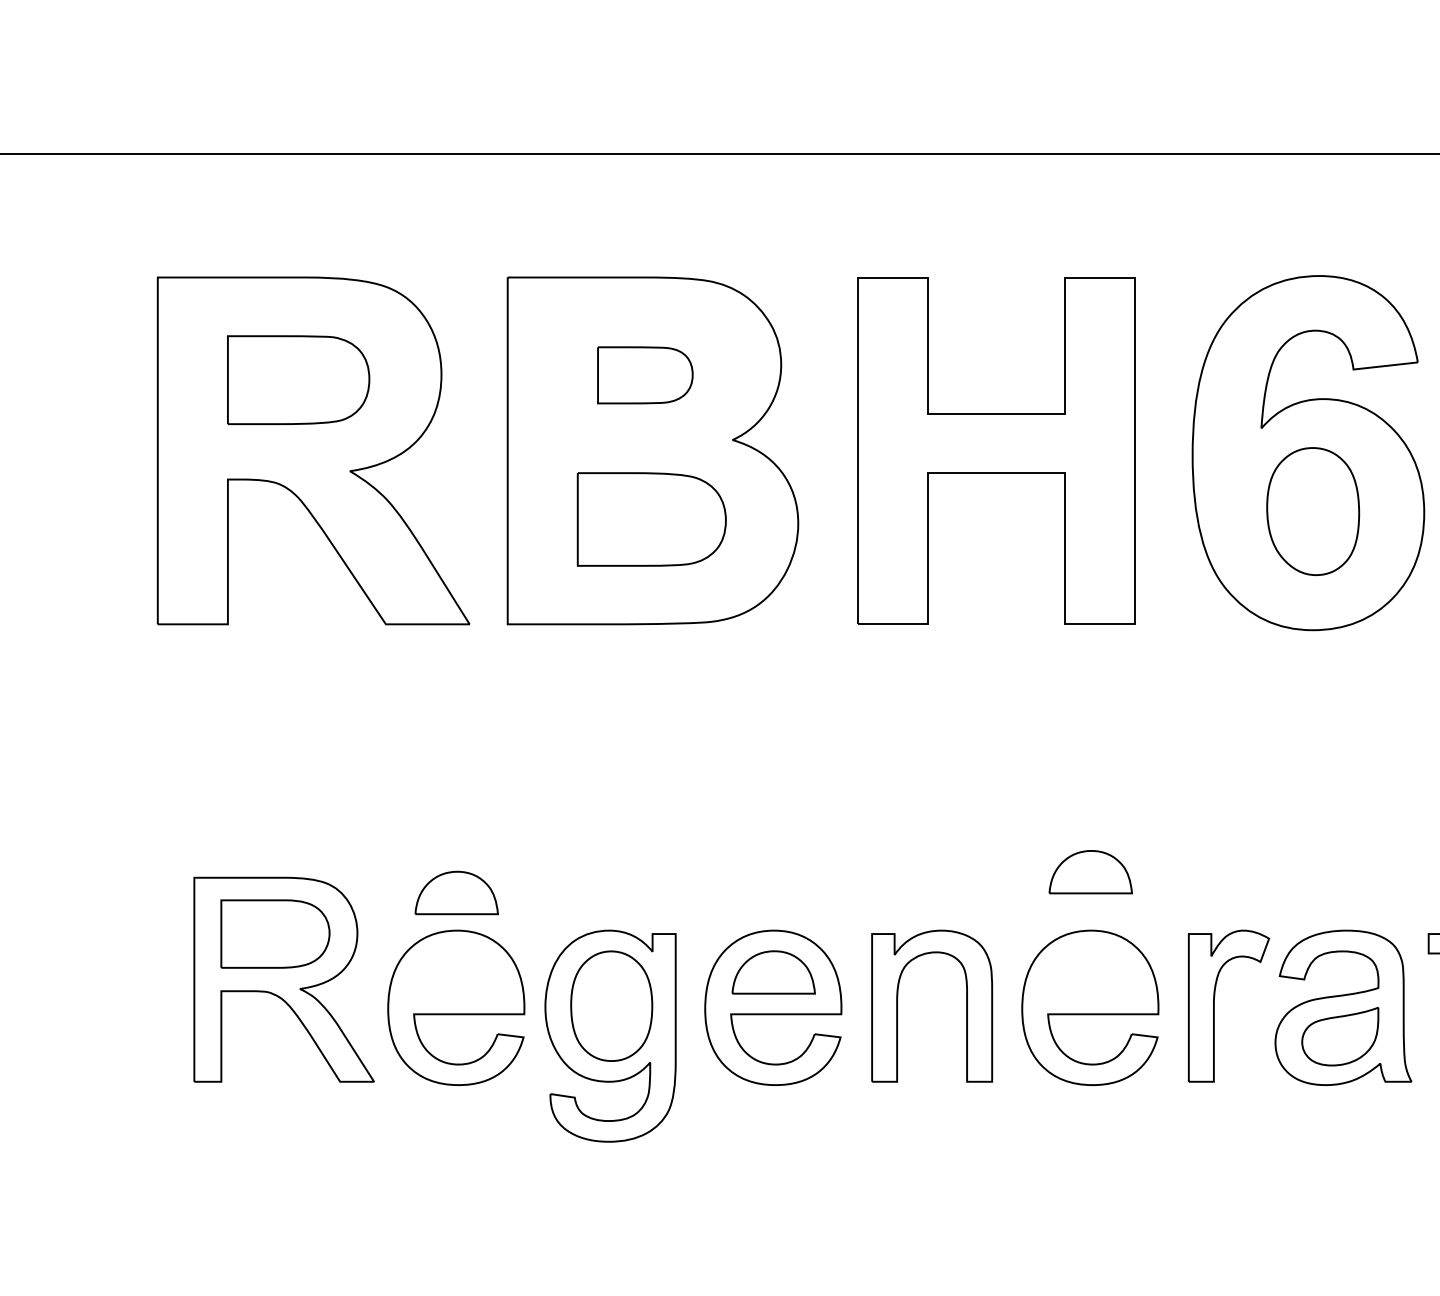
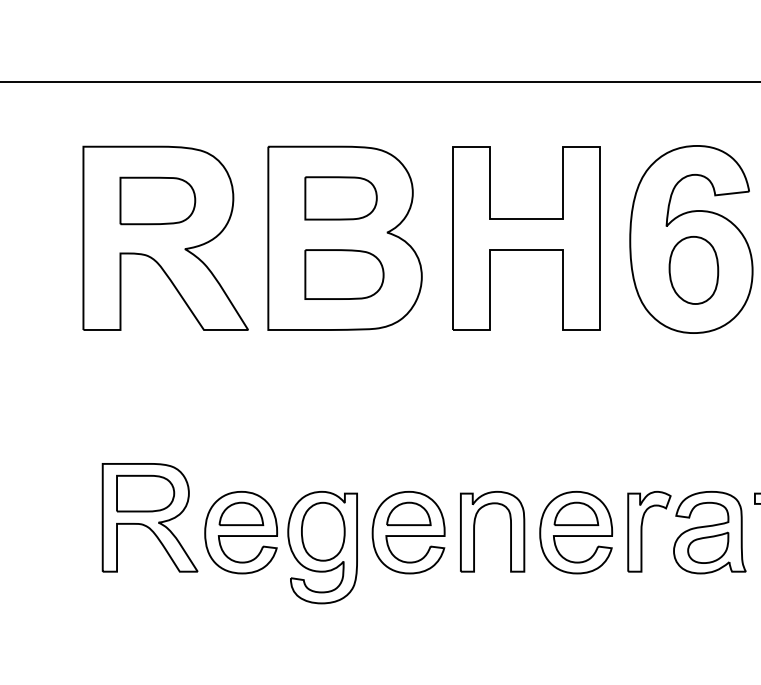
part: (644, 375) -> (340, 198), size x1.43
part: (1090, 871) -> (576, 513), moved
part: (456, 892) -> (241, 513), moved

